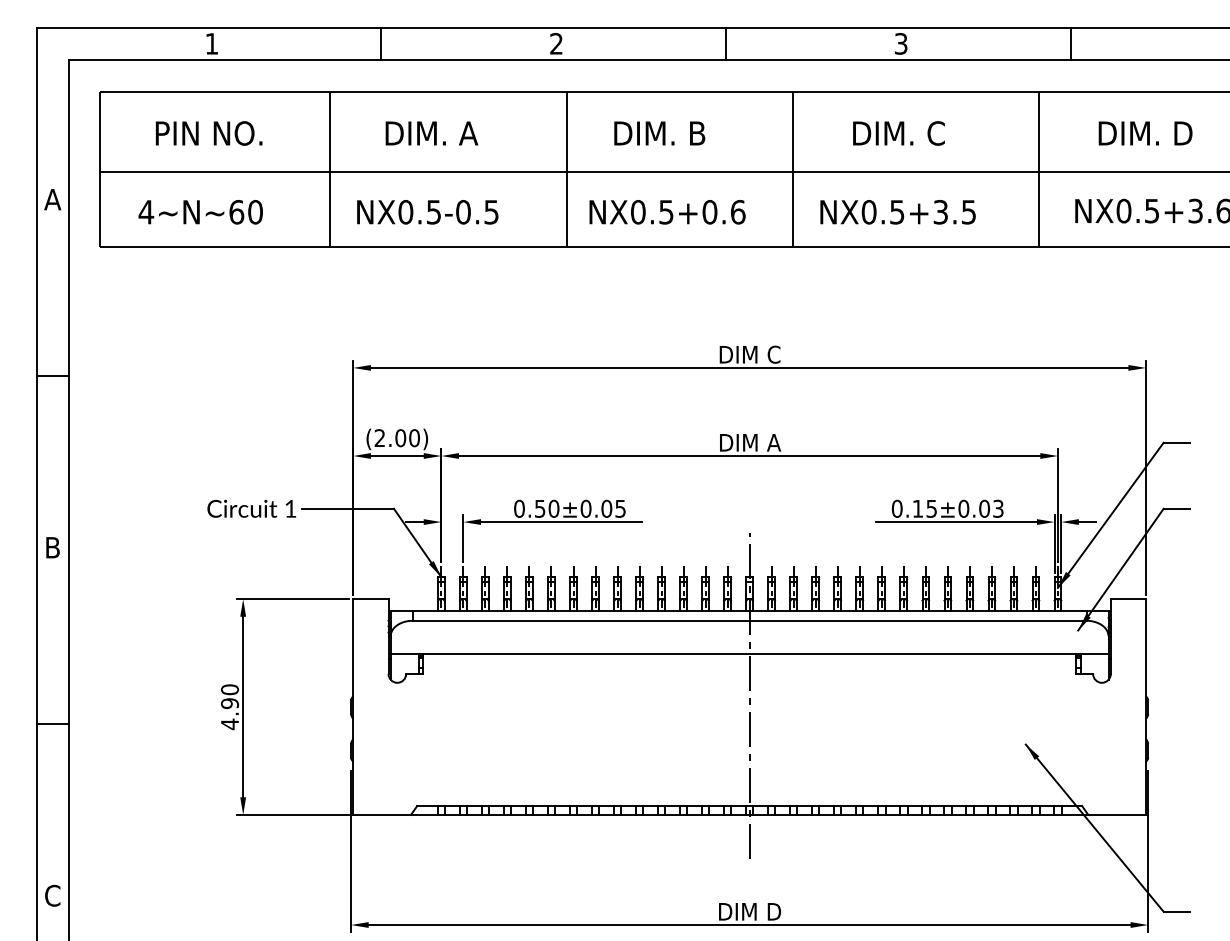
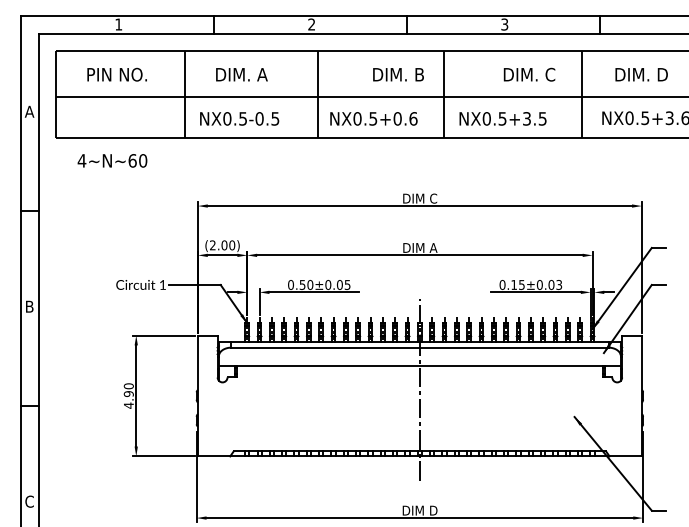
text: (659, 133) -> (398, 74), moved
text: (898, 133) -> (529, 74), moved
text: (200, 211) -> (112, 160), moved

